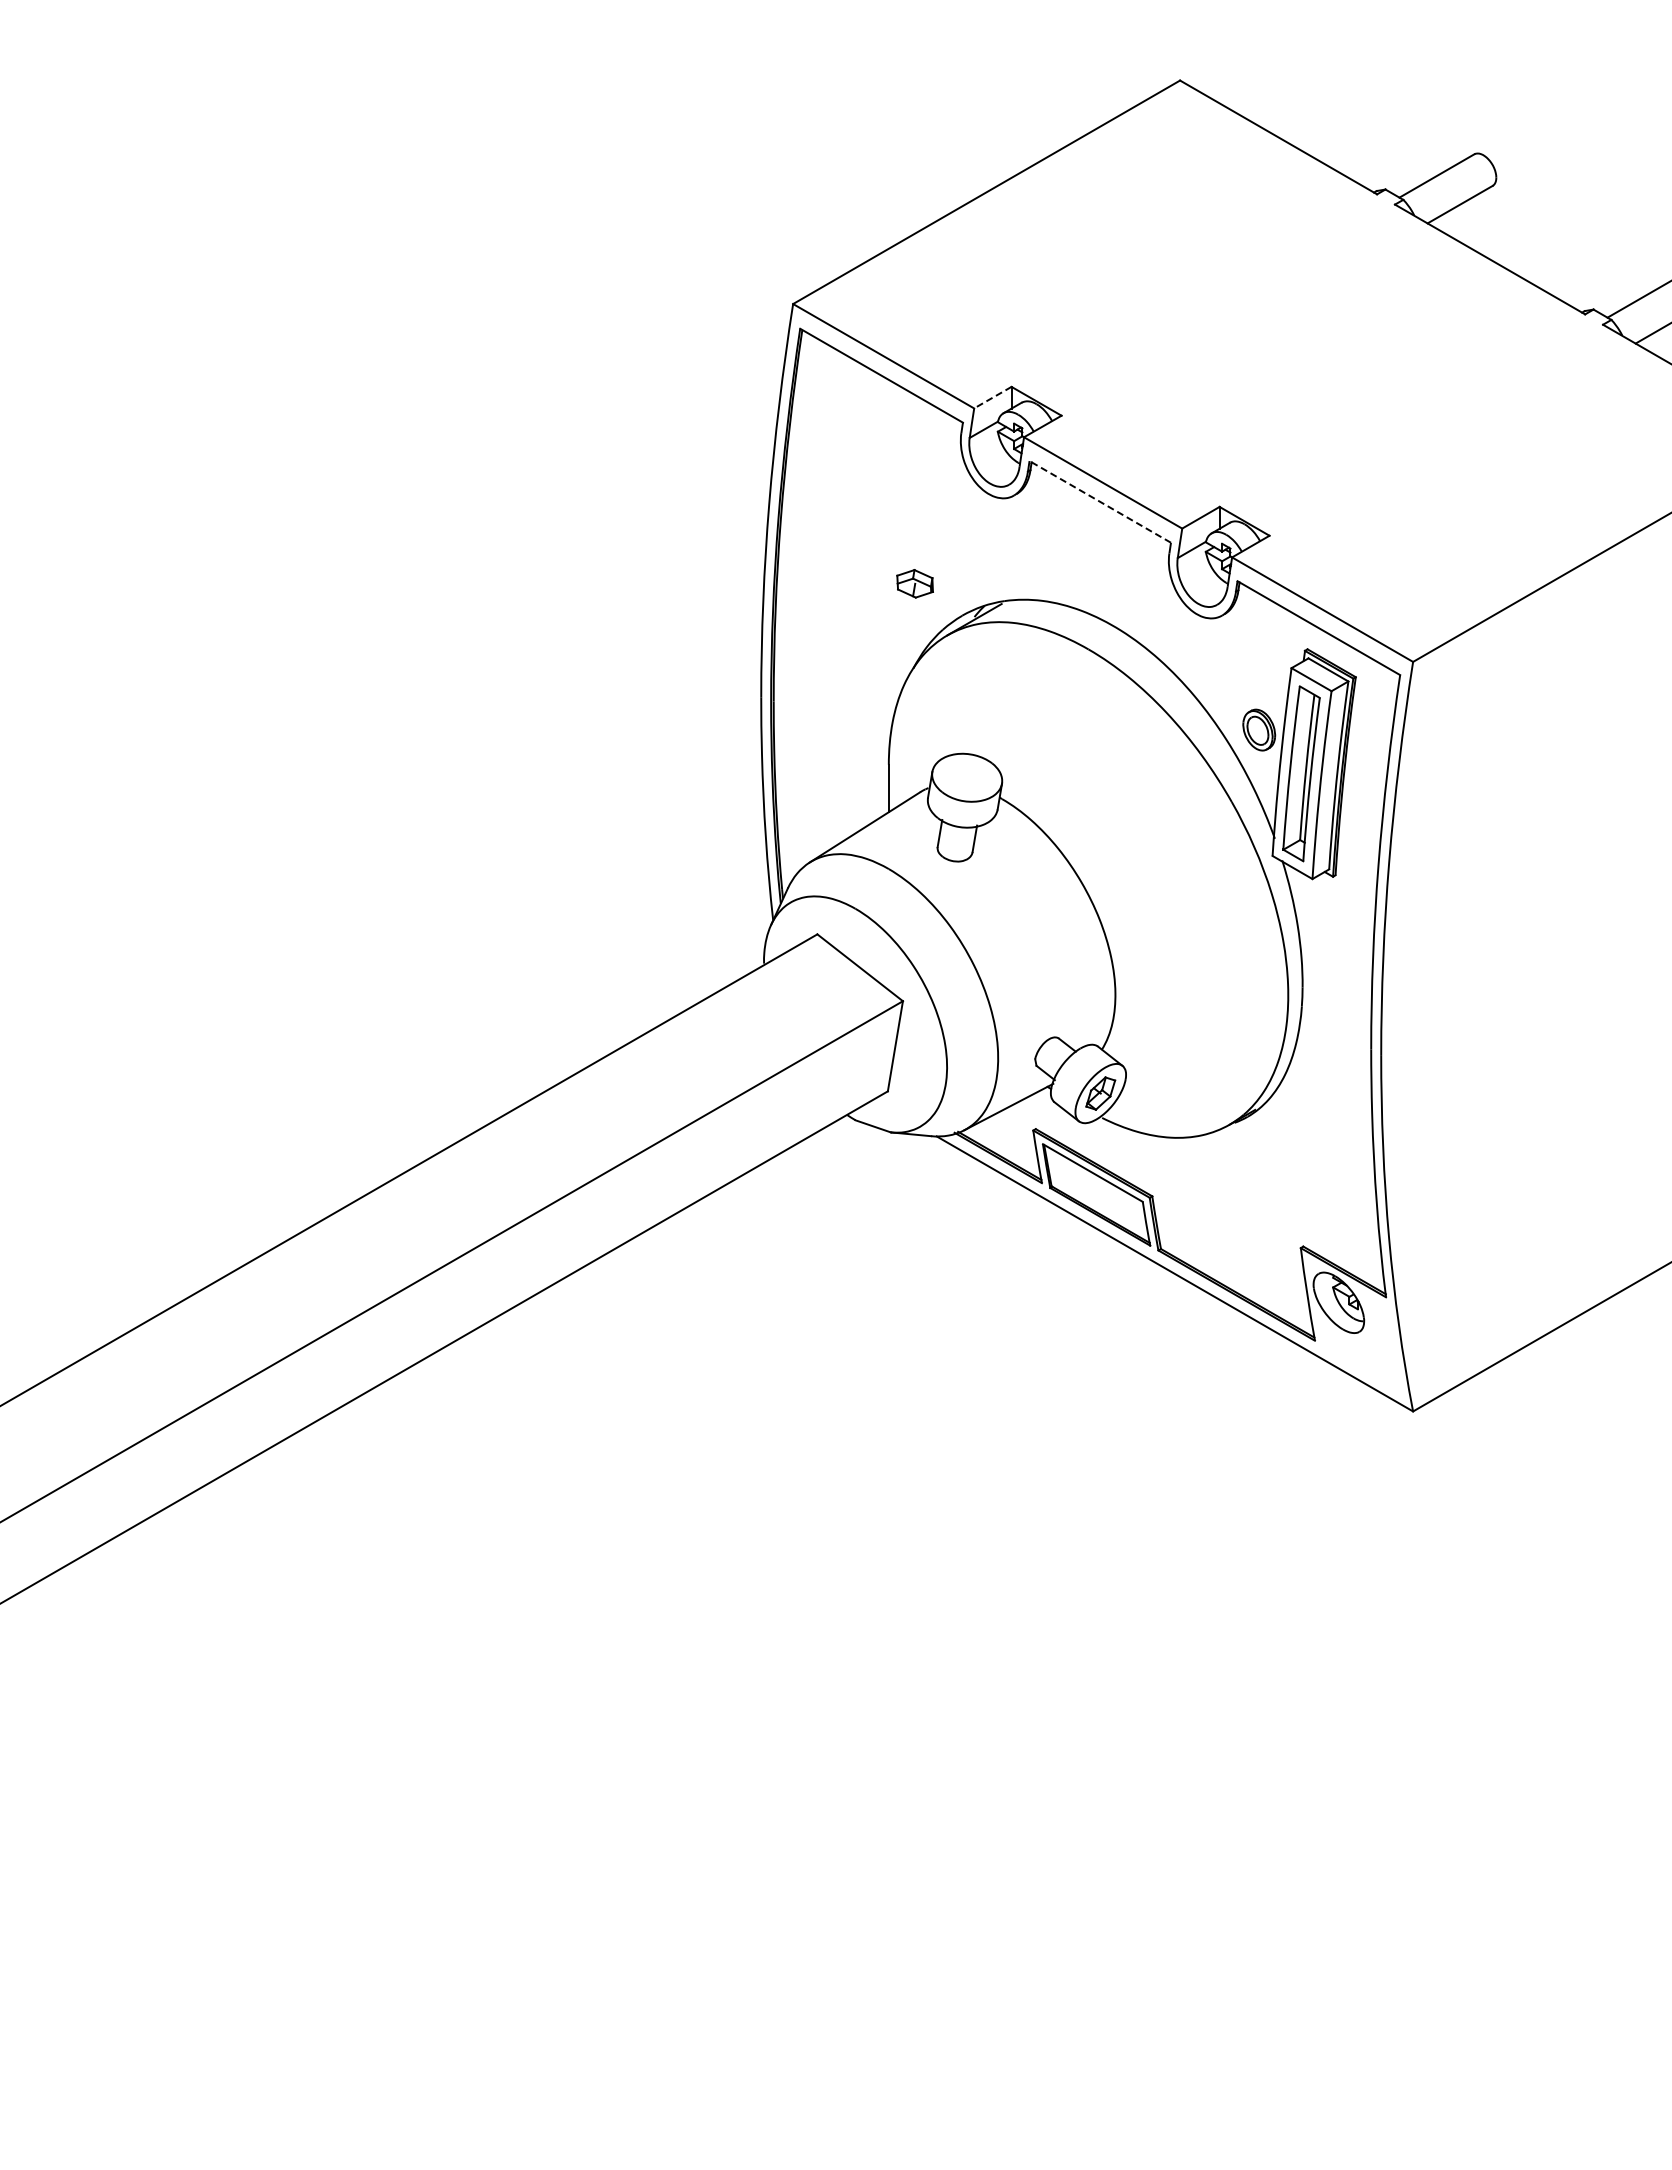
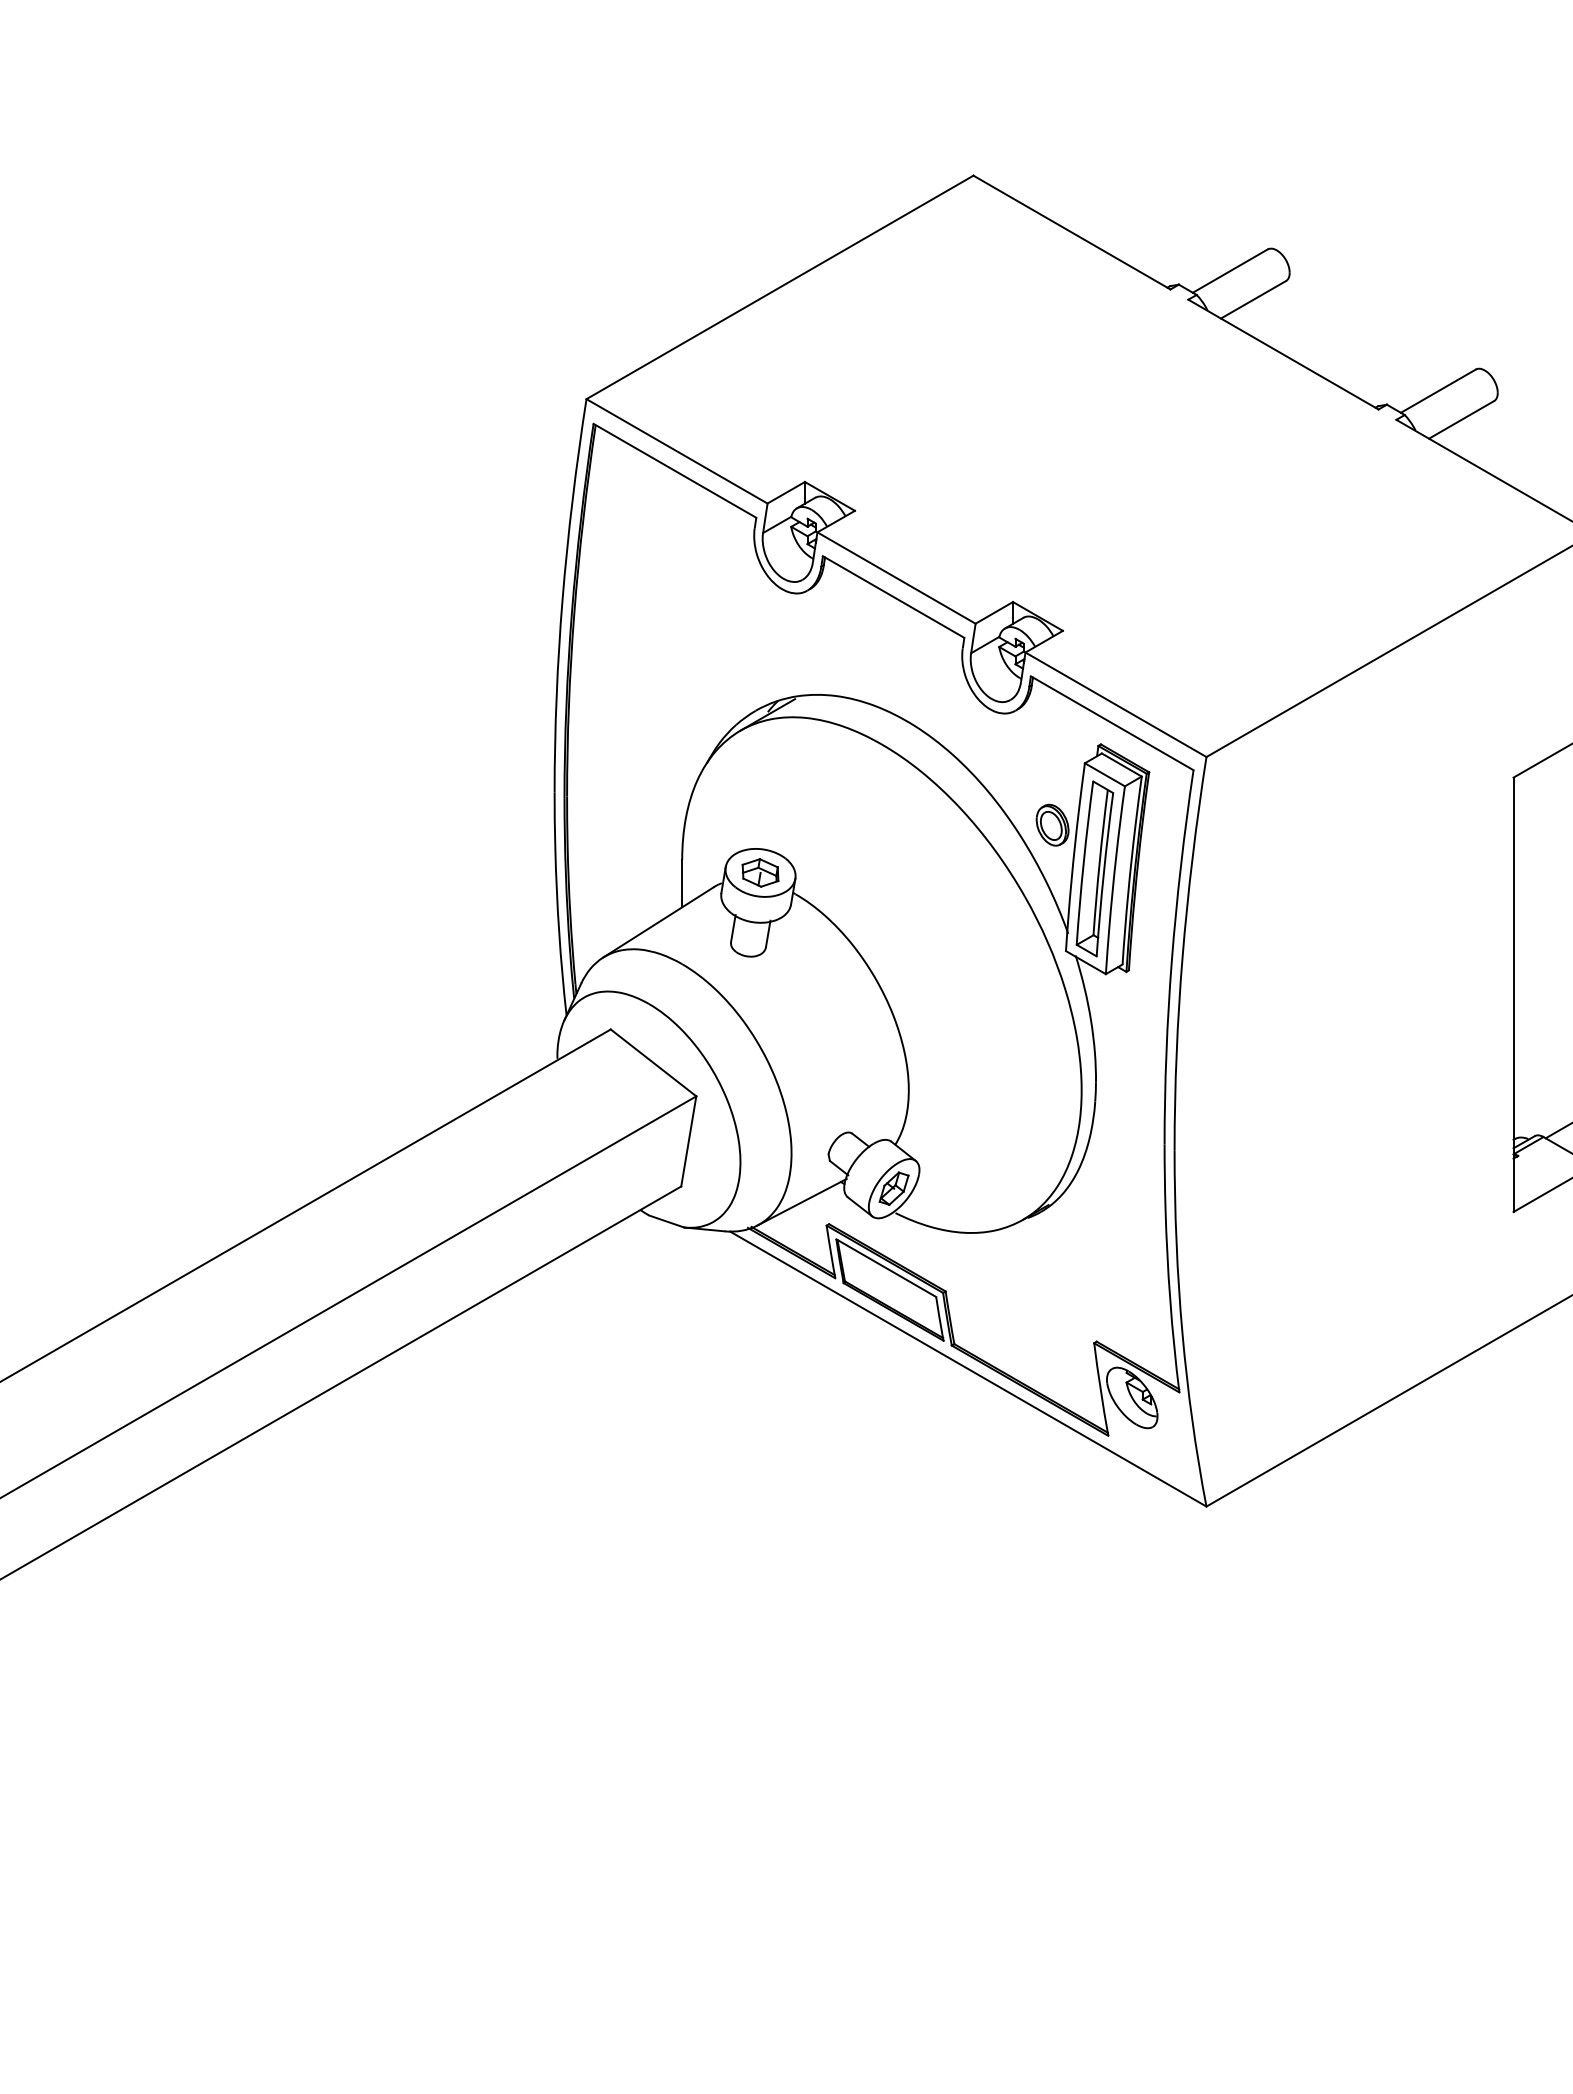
line: (992, 397) -> (785, 492), dashed -> solid
line: (1100, 501) -> (893, 596), dashed -> solid
part: (914, 583) -> (759, 872), moved

